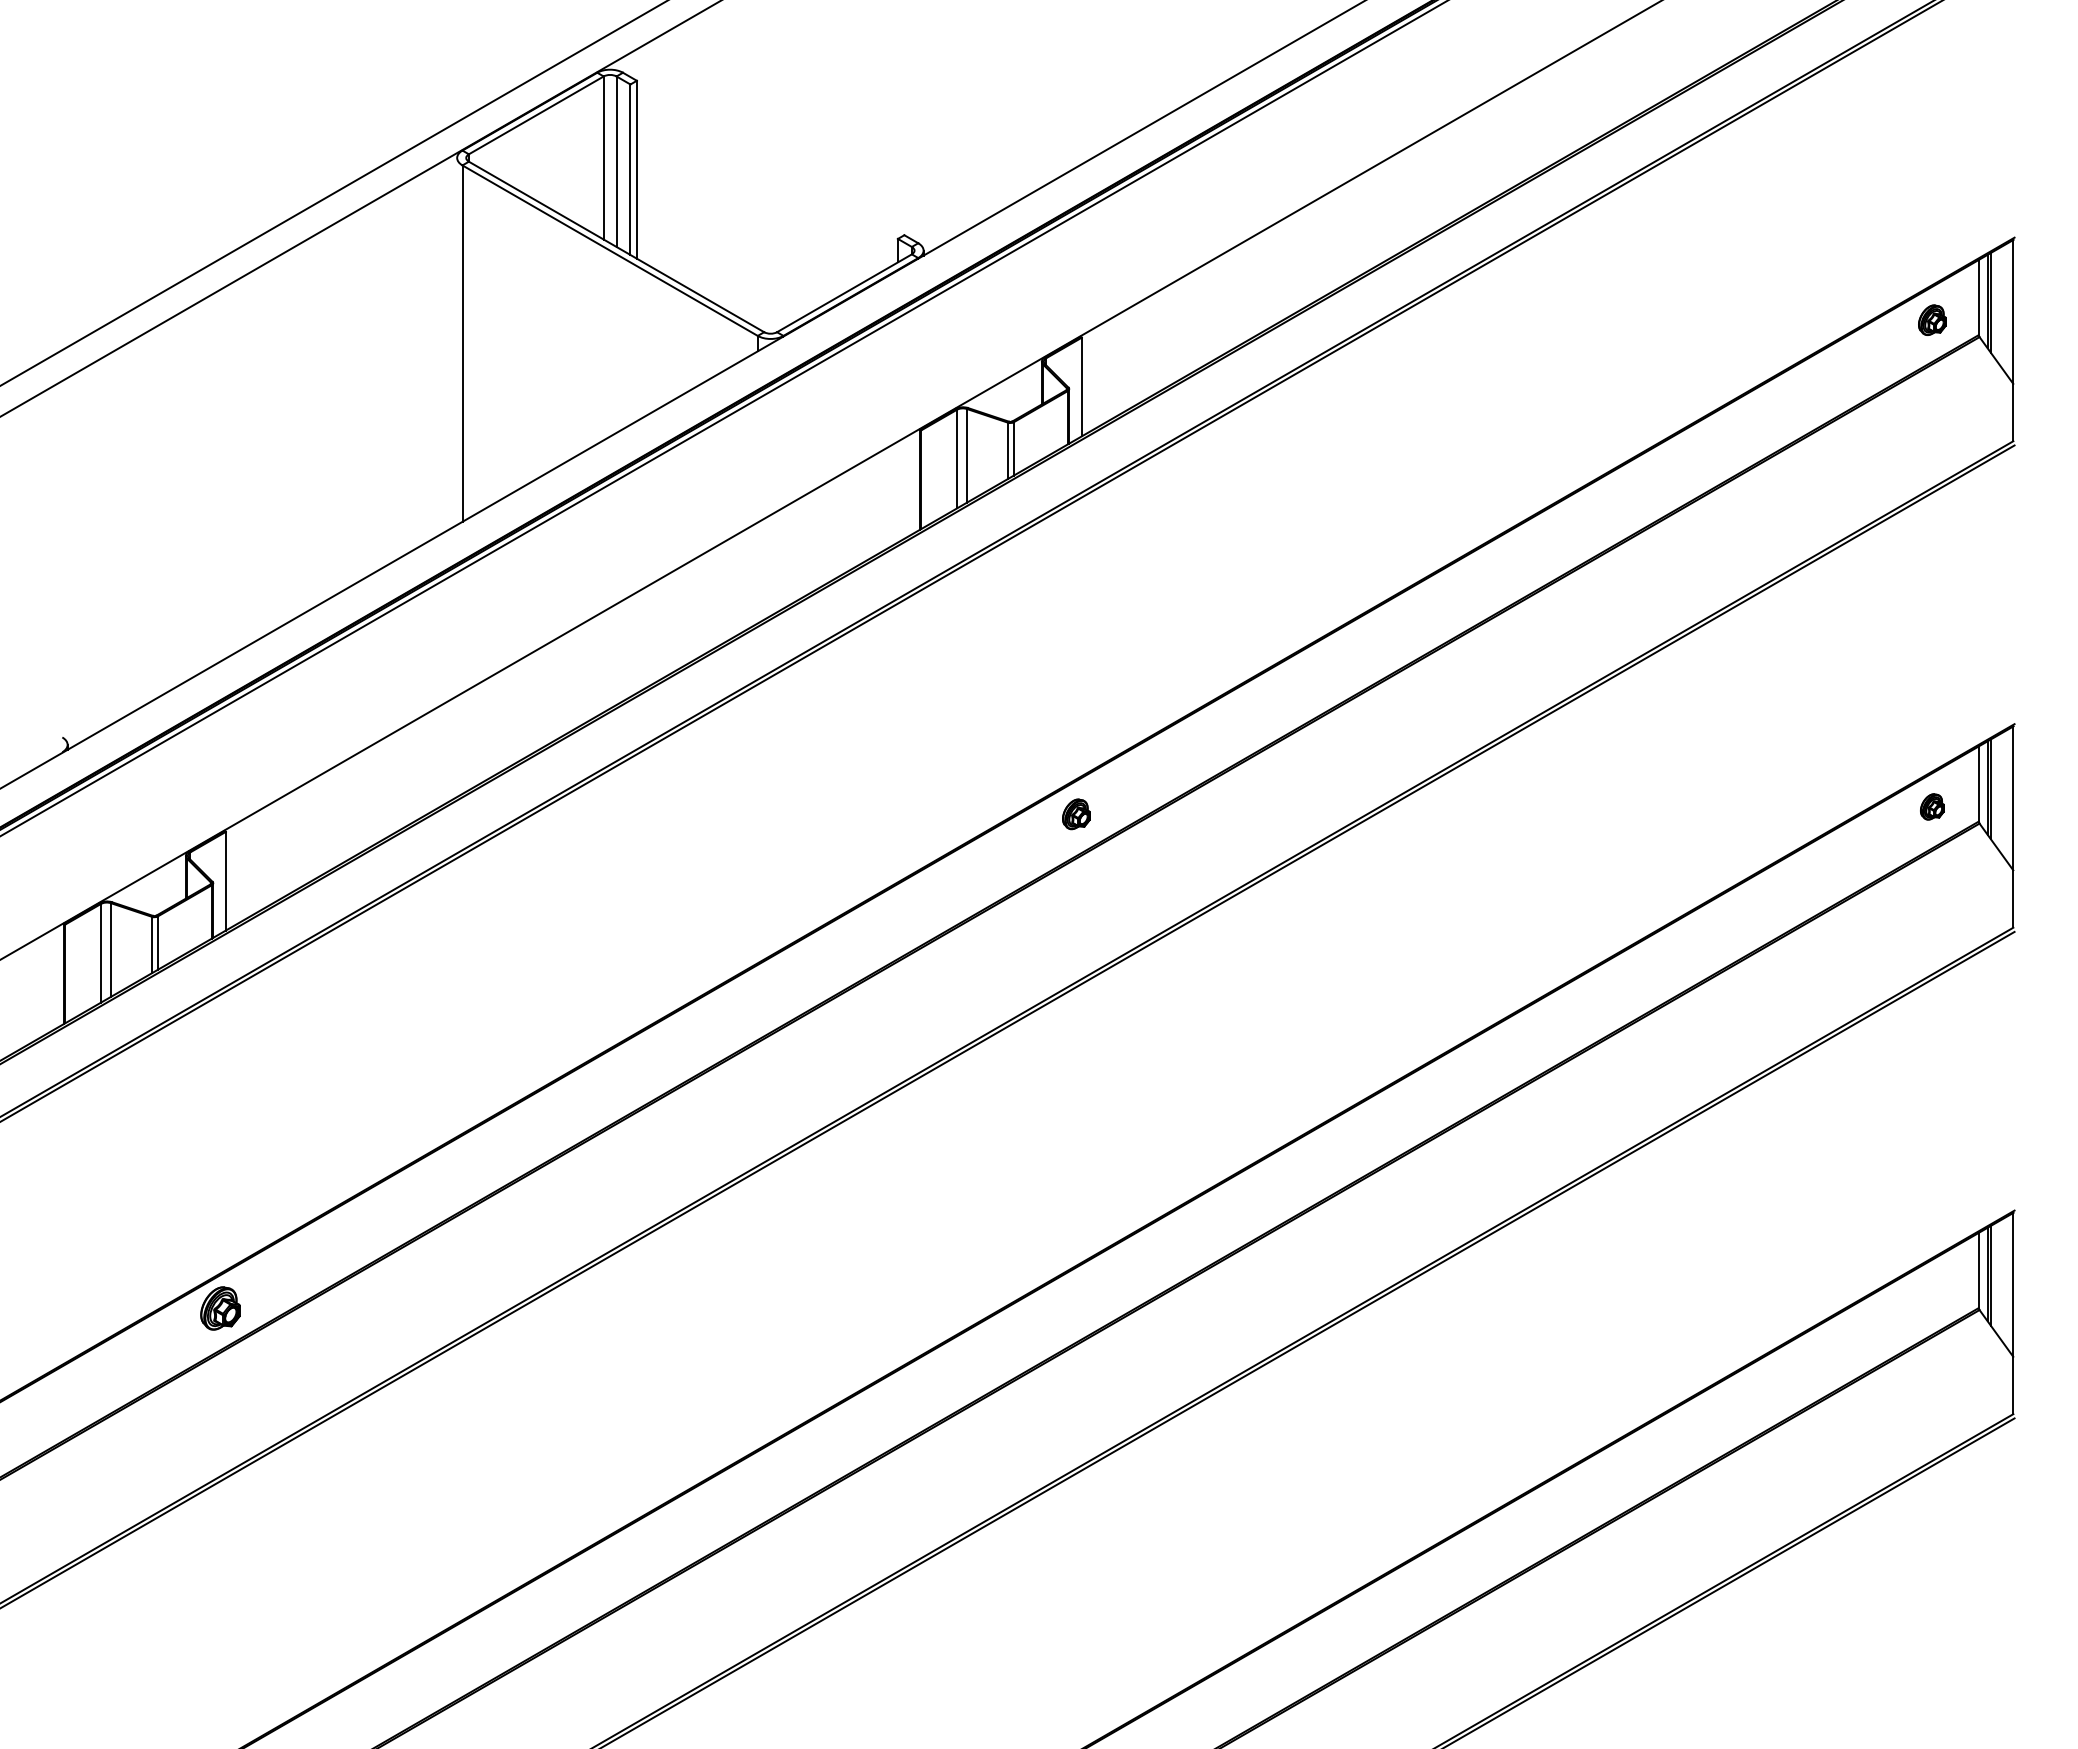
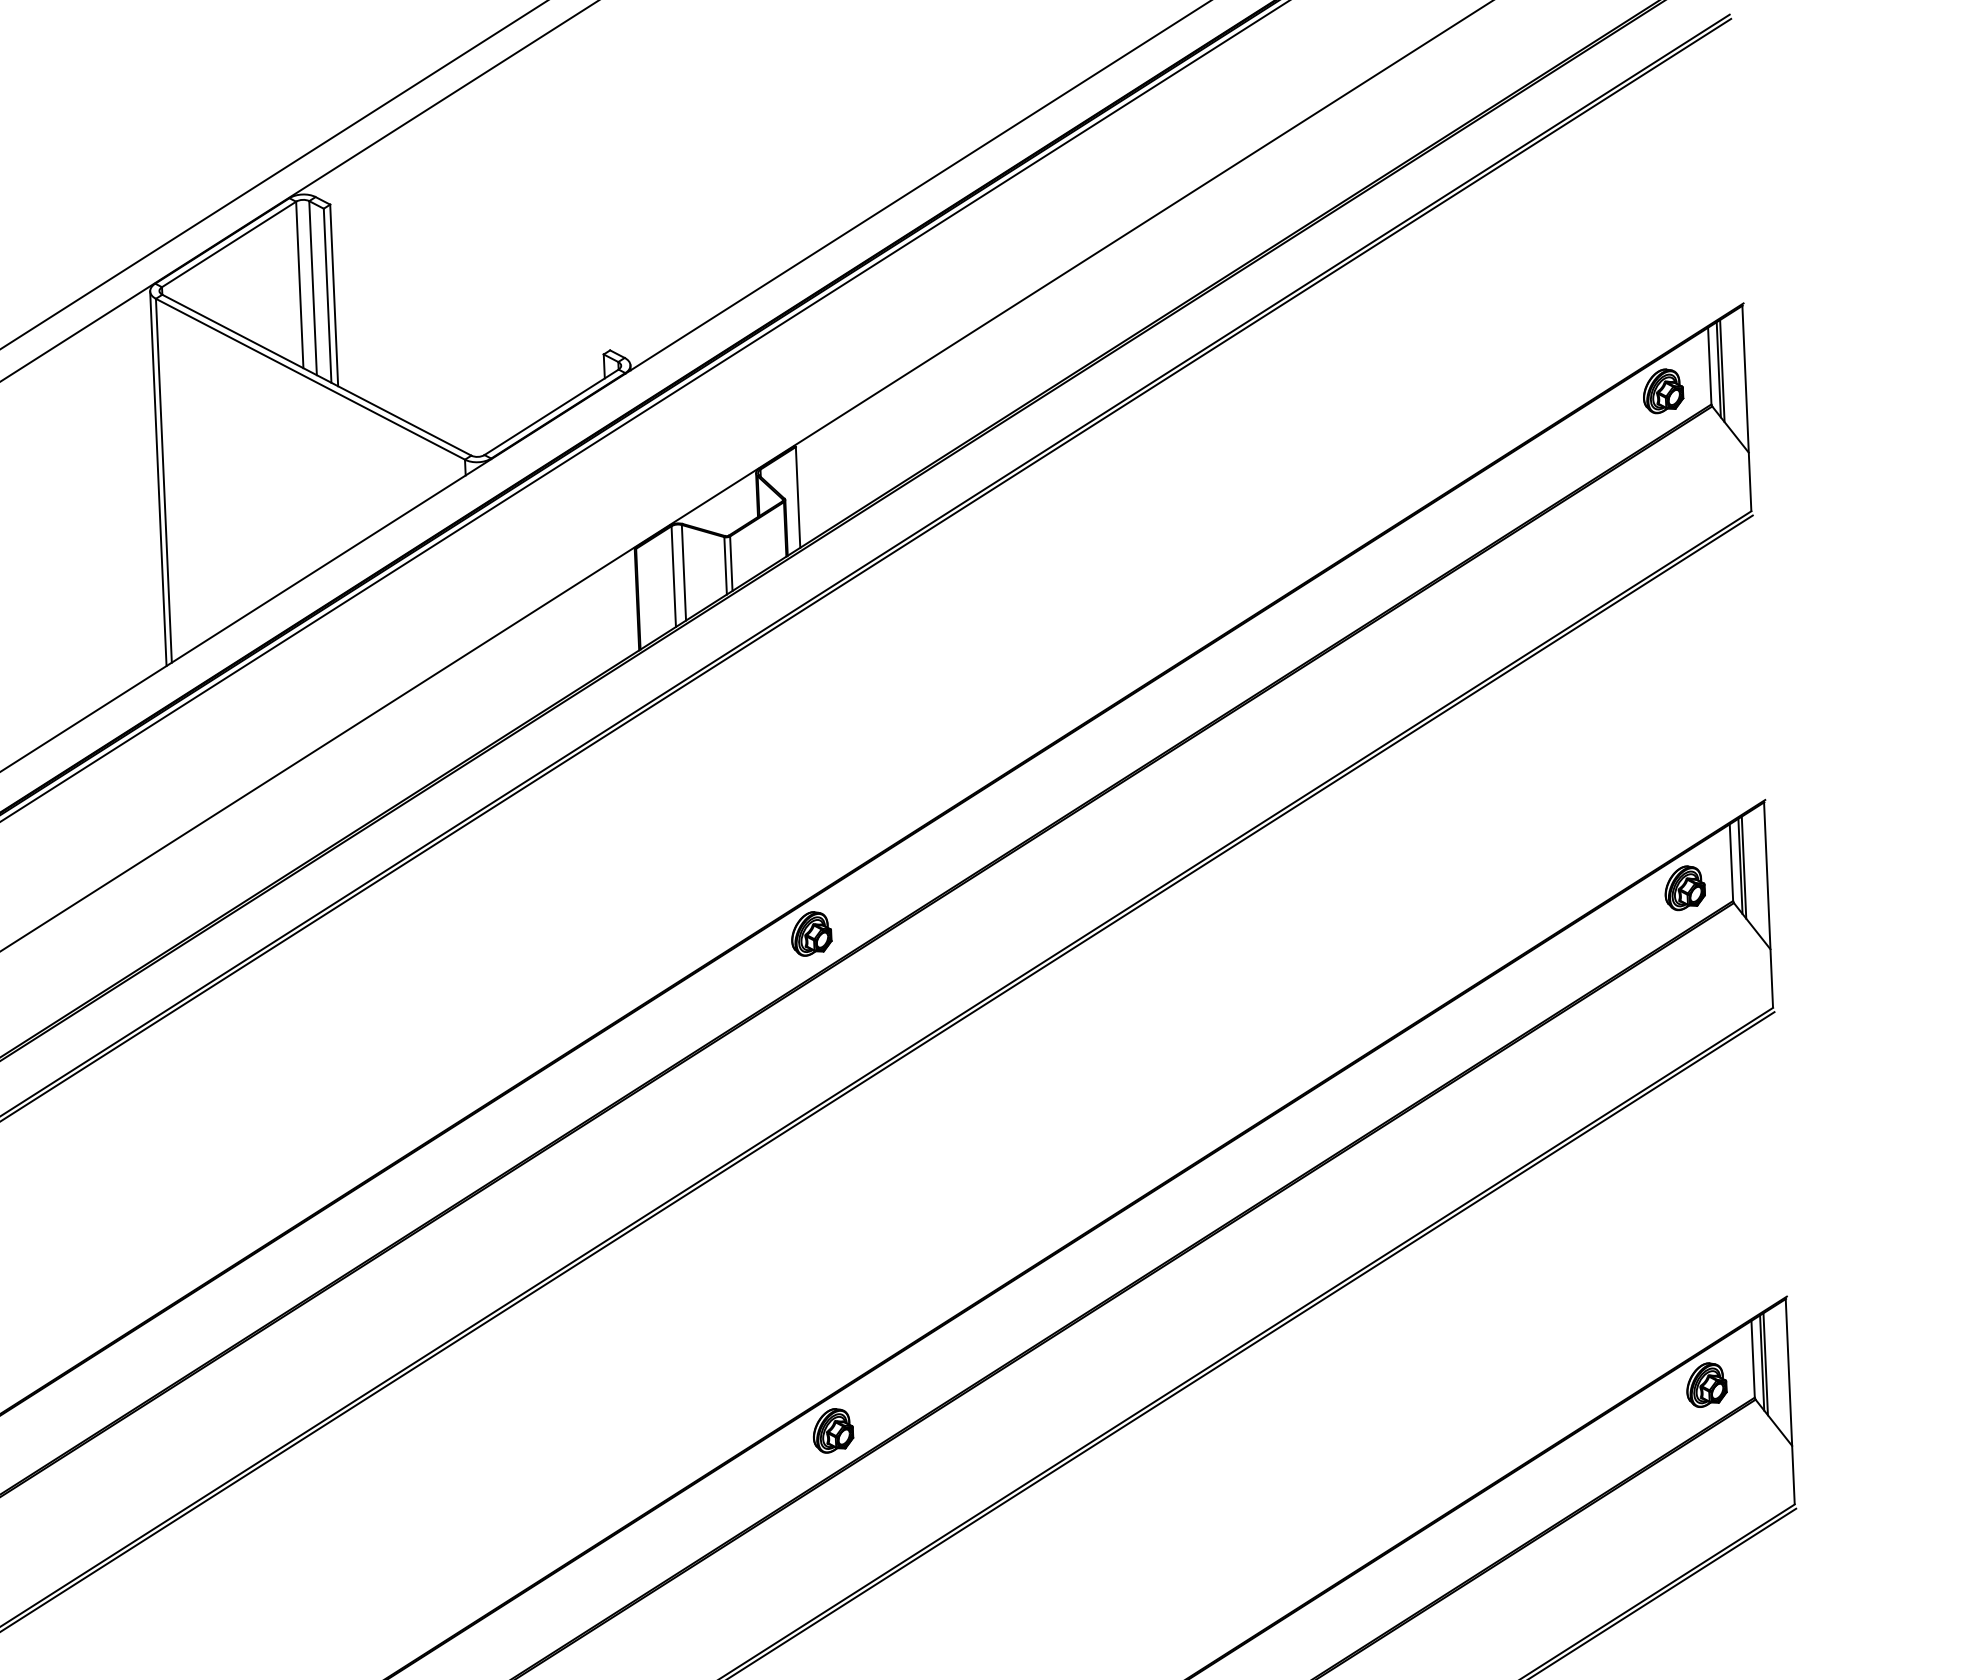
part: (1932, 320) -> (1663, 391), size x1.43
line: (457, 341) -> (158, 478), added
part: (1932, 806) -> (1685, 887), size x1.67
part: (1076, 814) -> (811, 934), size x1.43
part: (1932, 1293) -> (1706, 1384), added
part: (1076, 1301) -> (833, 1431), added

